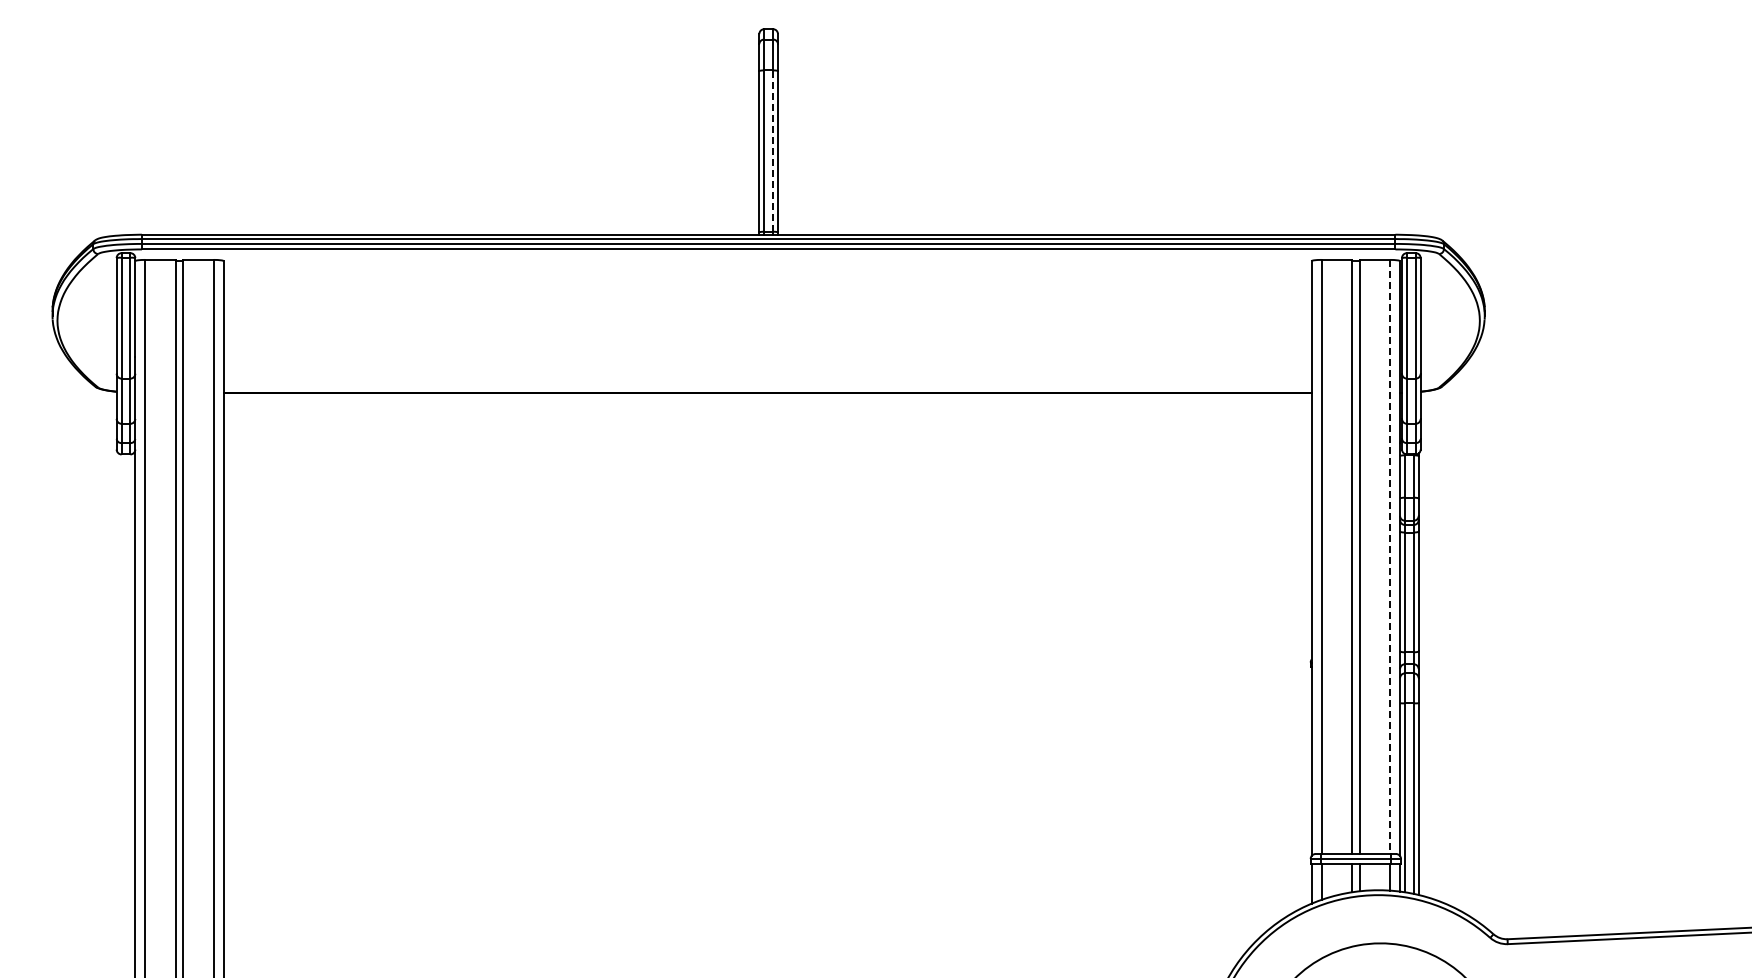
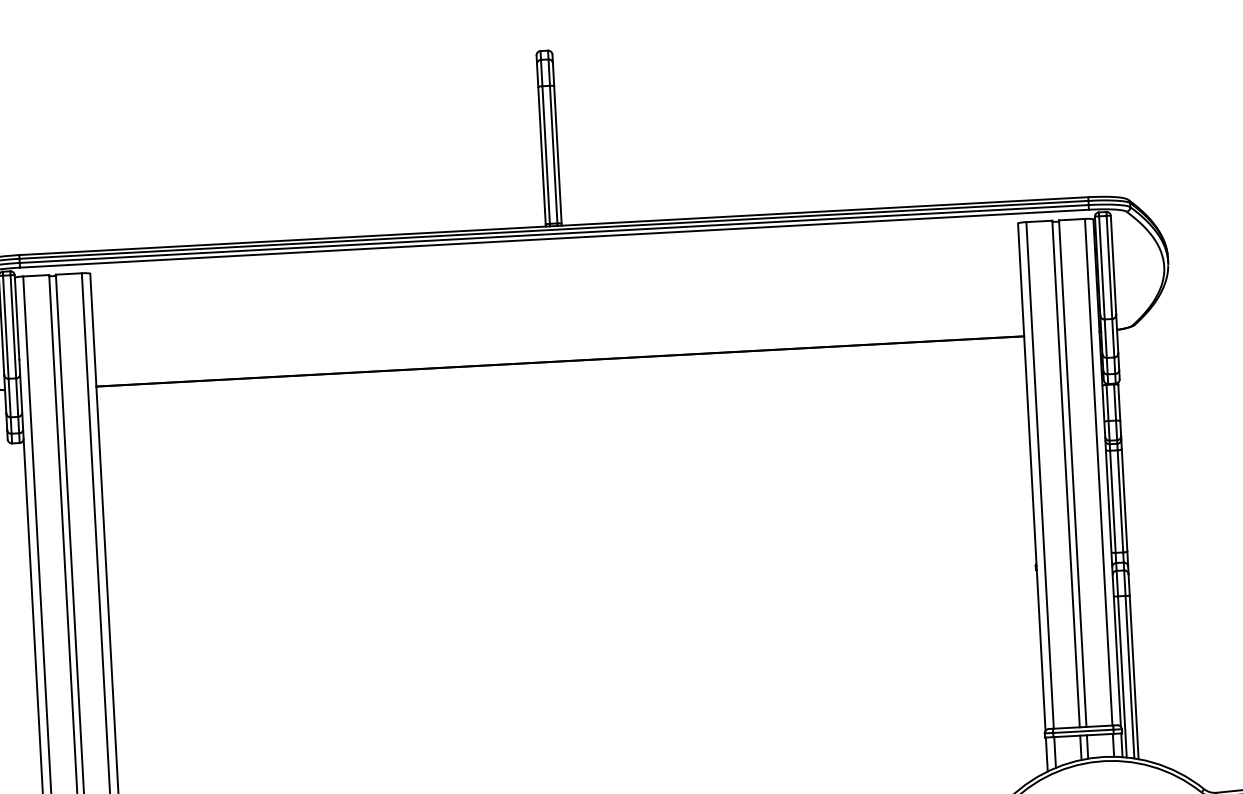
line: (773, 151) -> (554, 154), dashed -> solid
line: (1390, 557) -> (1098, 472), dashed -> solid

